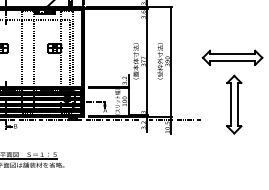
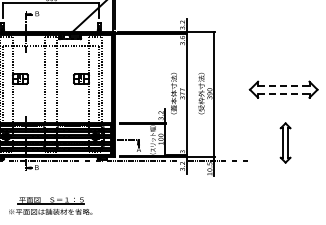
line: (232, 54) -> (283, 85), solid -> dashed
line: (232, 61) -> (283, 93), solid -> dashed
part: (234, 104) -> (285, 142), size x0.6

